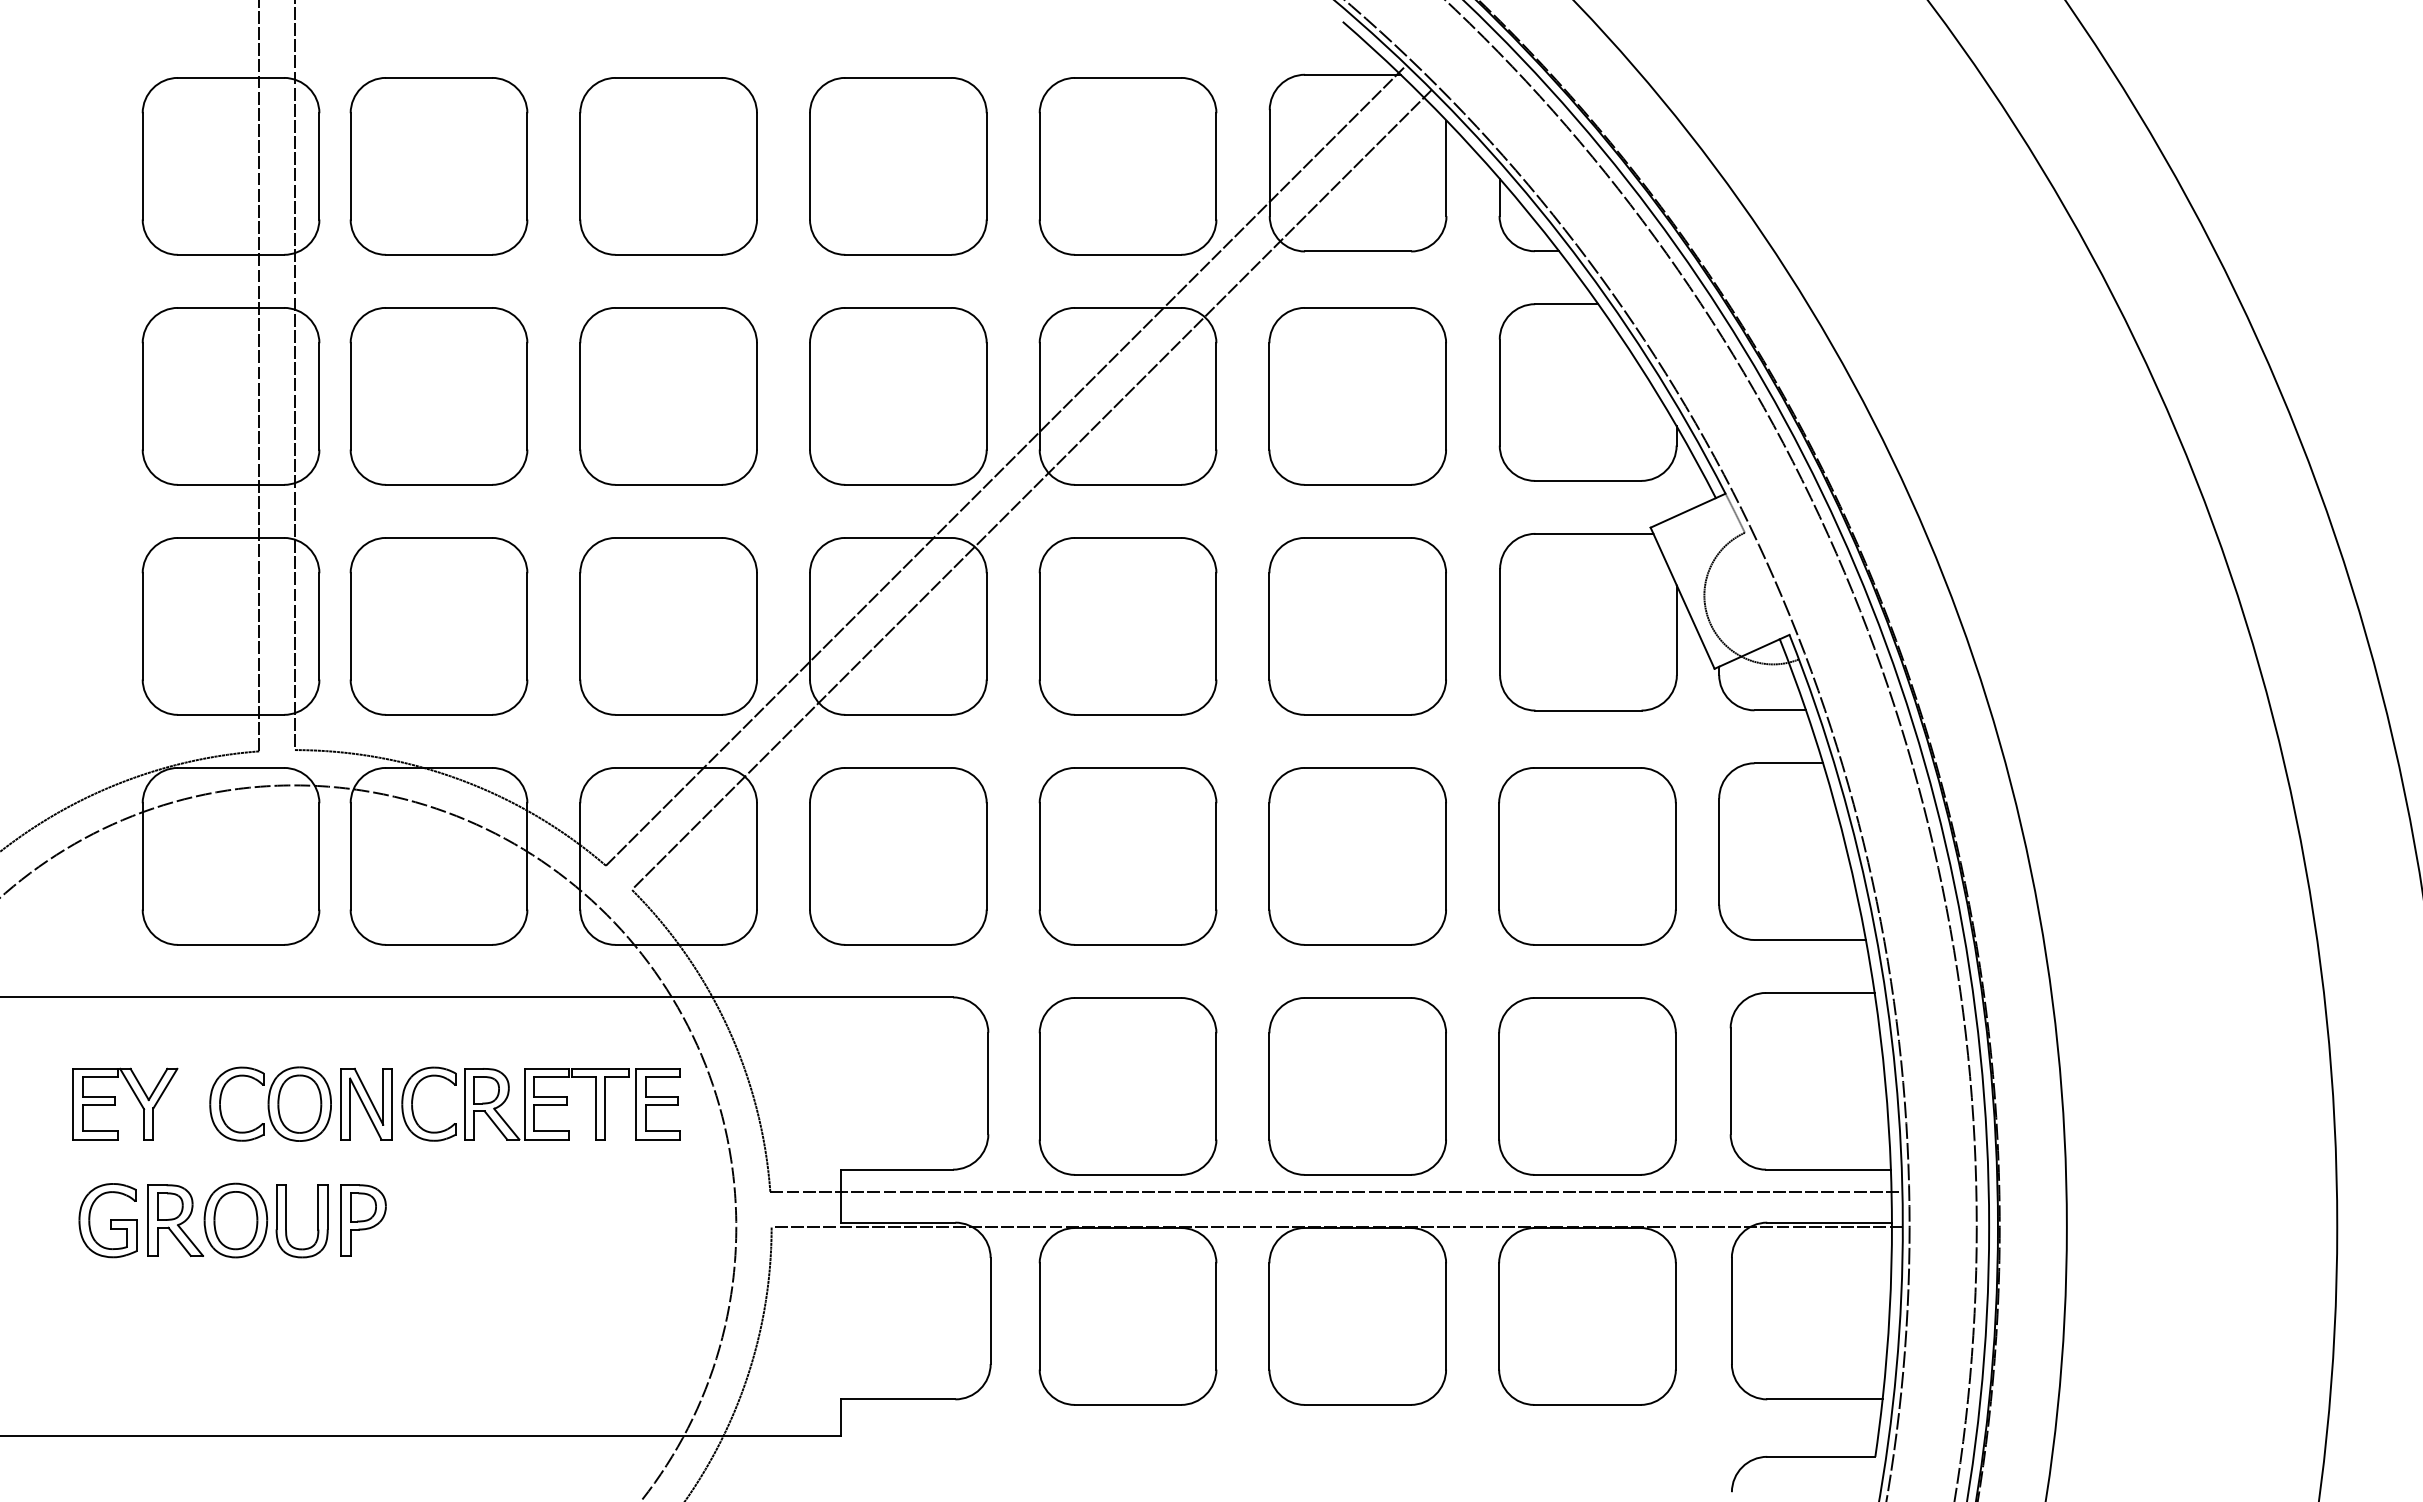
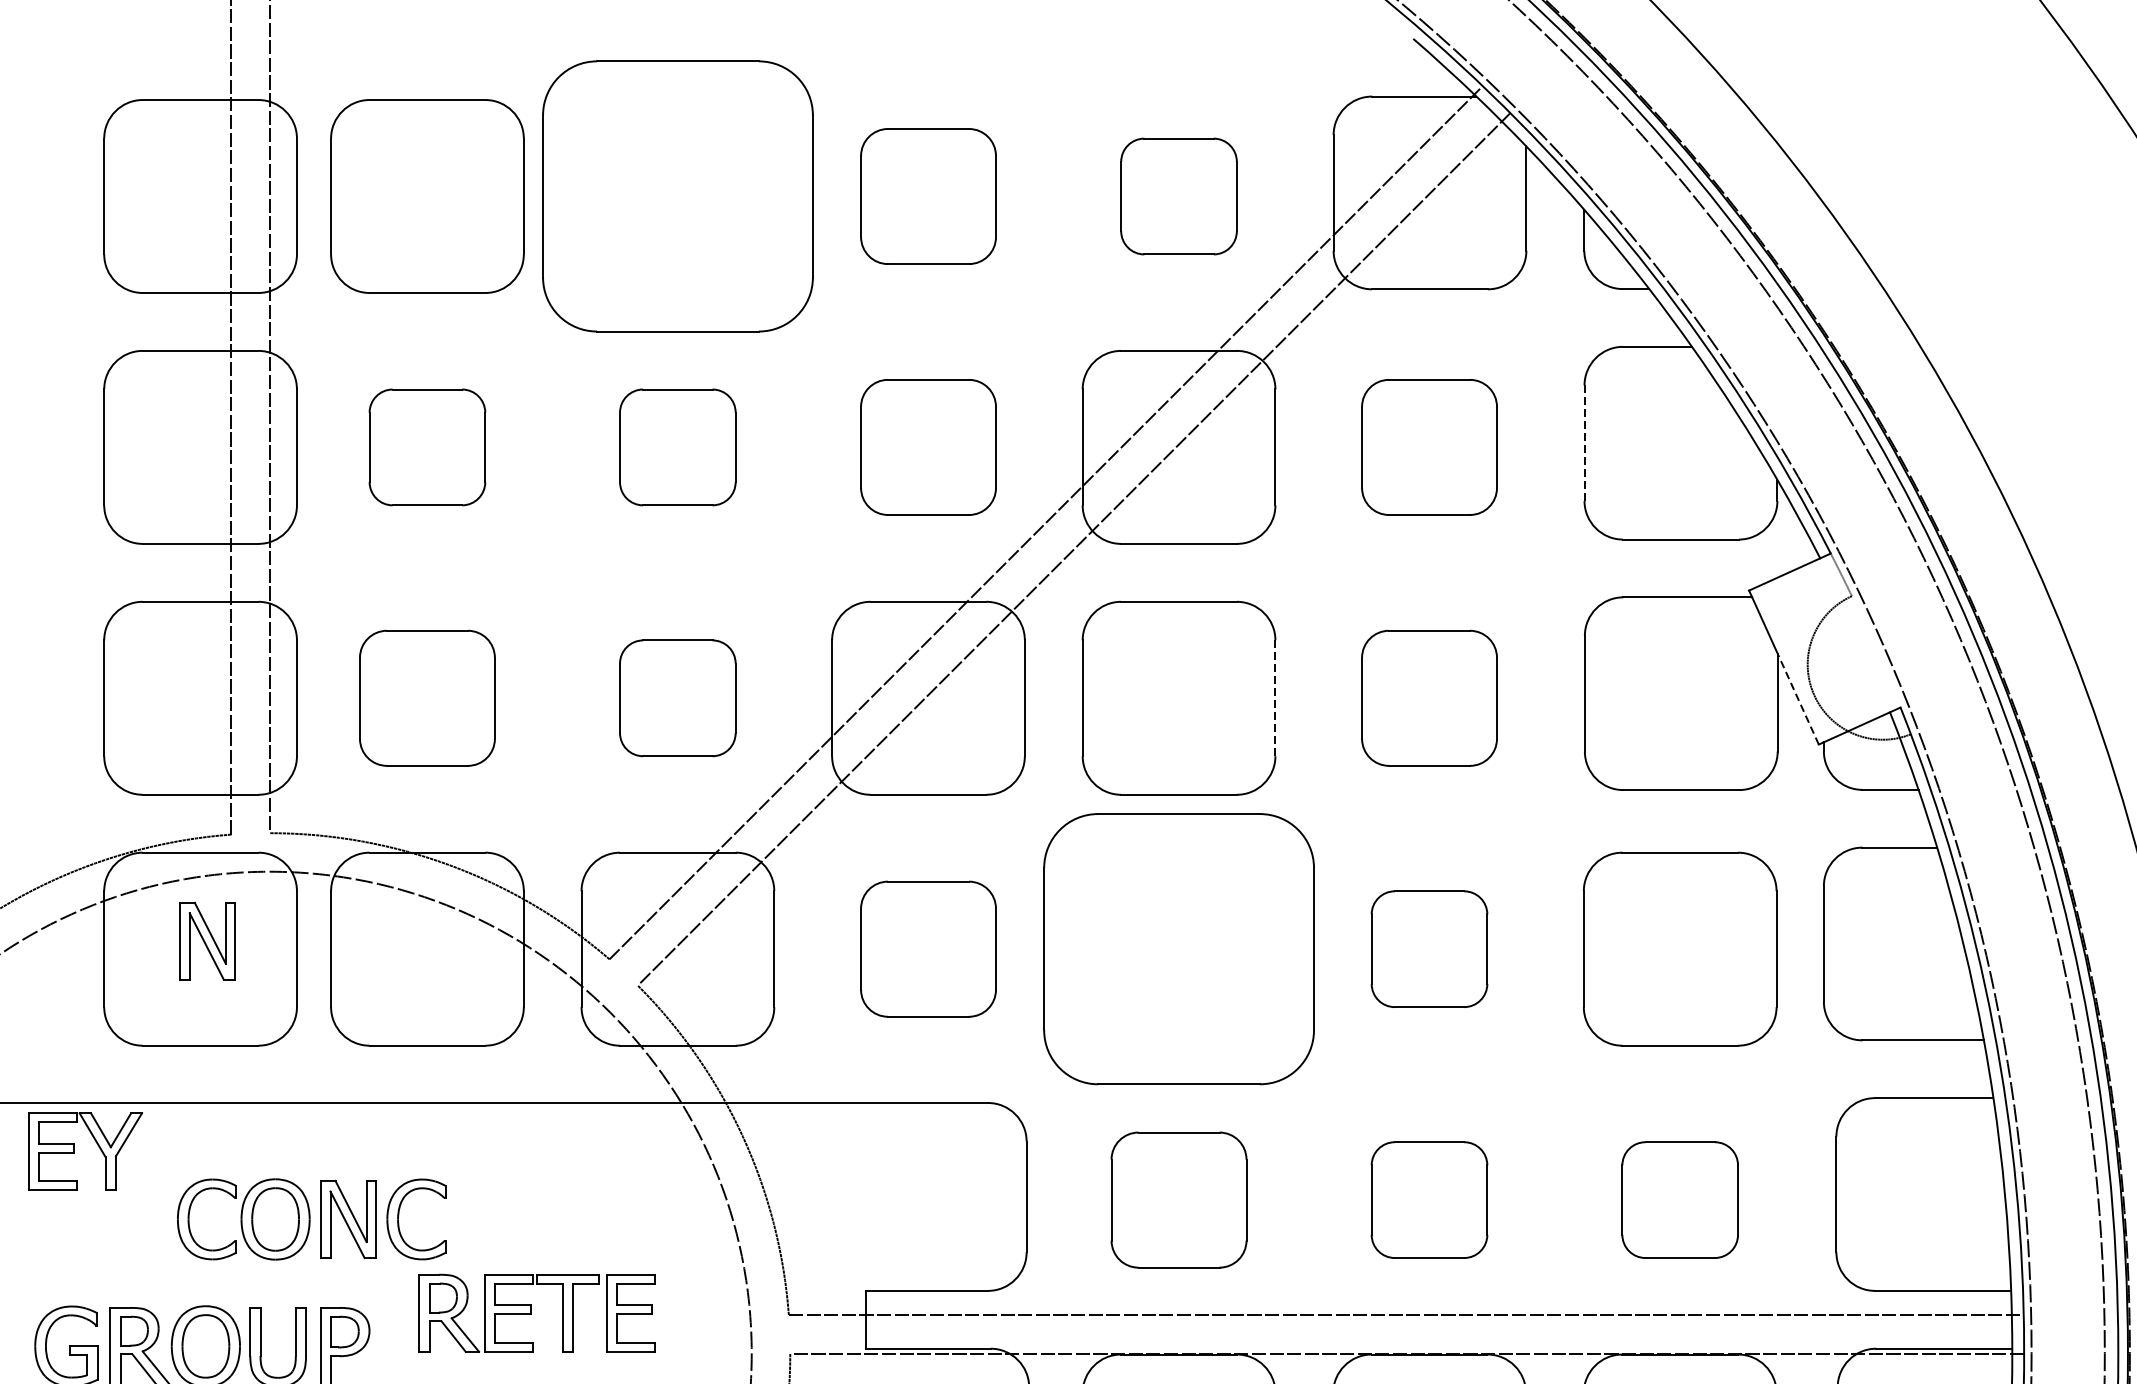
part: (668, 166) -> (677, 196), size x1.4
part: (898, 166) -> (928, 196), size x0.7
part: (1127, 166) -> (1178, 196), size x0.6
line: (1499, 392) -> (1584, 443), solid -> dashed
part: (438, 396) -> (426, 447), size x0.6
part: (668, 396) -> (677, 447), size x0.6
part: (898, 396) -> (928, 447), size x0.7
part: (1357, 396) -> (1429, 447), size x0.7
part: (438, 626) -> (426, 698), size x0.7
part: (668, 626) -> (677, 698), size x0.6
line: (1216, 626) -> (1275, 698), solid -> dashed
part: (1357, 626) -> (1429, 698), size x0.7
line: (1695, 627) -> (1798, 699), solid -> dashed
part: (237, 849) -> (207, 941), added
part: (898, 856) -> (928, 949), size x0.7
part: (1127, 856) -> (1178, 949), size x1.4
part: (1357, 856) -> (1429, 949), size x0.6
part: (1127, 1086) -> (1178, 1200), size x0.7
part: (1357, 1086) -> (1429, 1200), size x0.6
part: (1587, 1086) -> (1680, 1200), size x0.6
part: (115, 1103) -> (74, 1151), moved
part: (572, 1104) -> (537, 1313), moved

